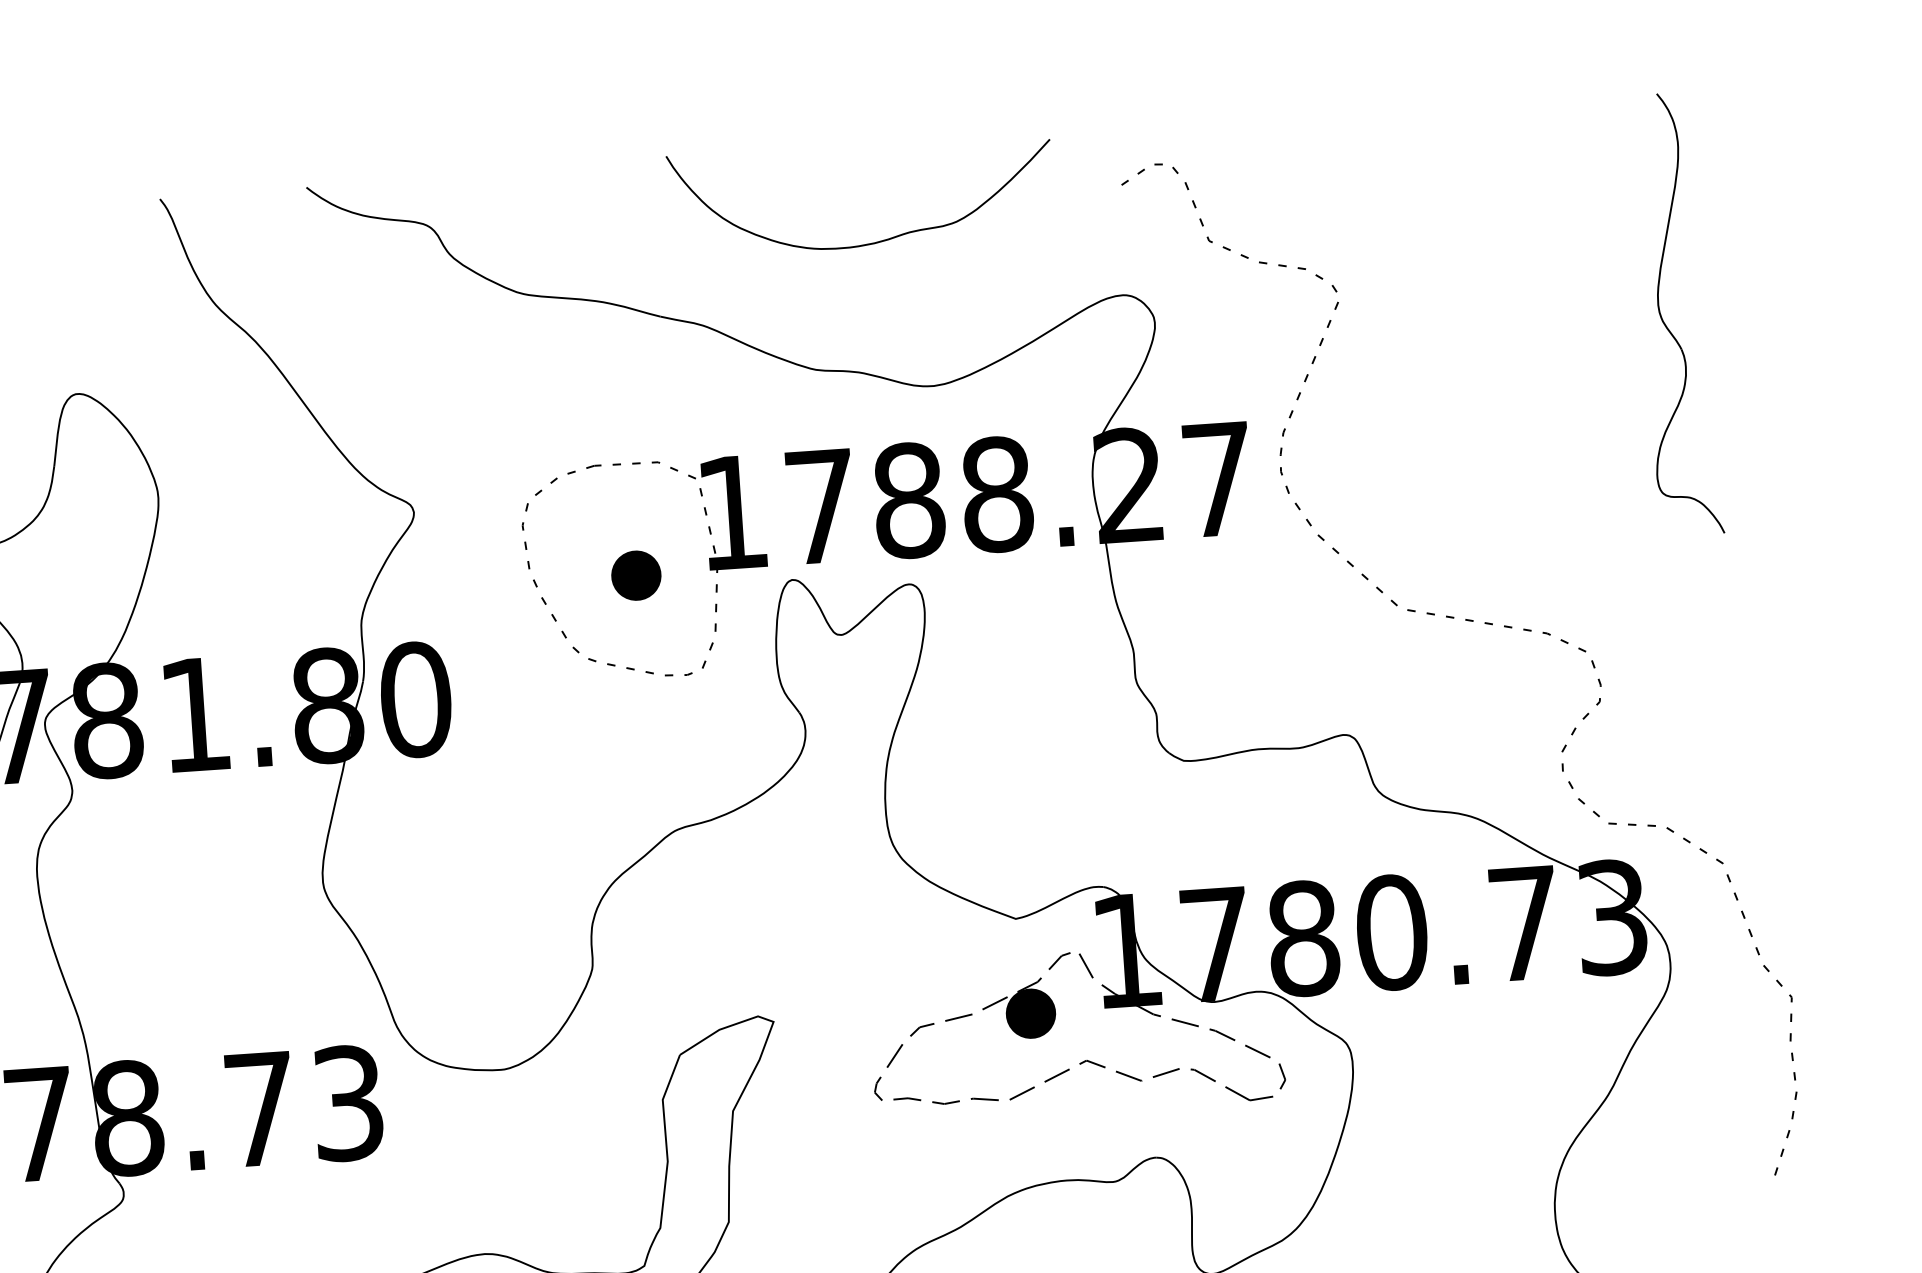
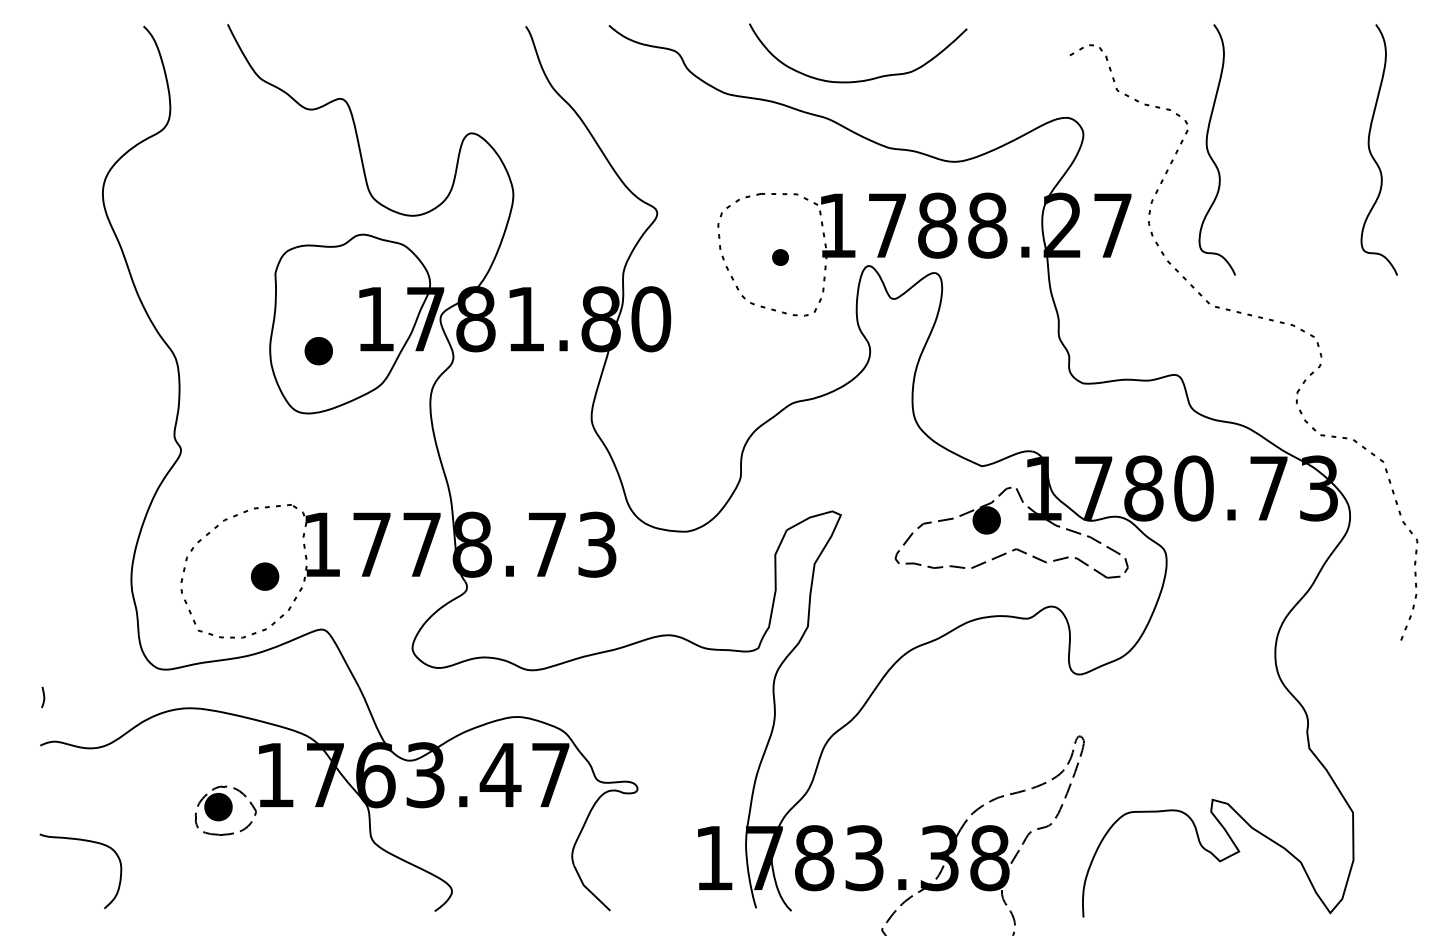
curve: (875, 240) -> (864, 79), moved
part: (1379, 339) -> (1209, 152), added
part: (636, 575) -> (780, 257), size x0.6

